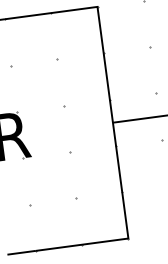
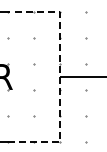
line: (112, 121) -> (59, 76), solid -> dashed

